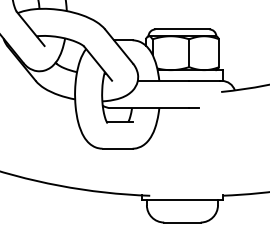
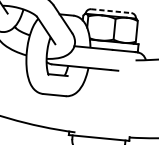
line: (182, 29) -> (111, 11), solid -> dashed

